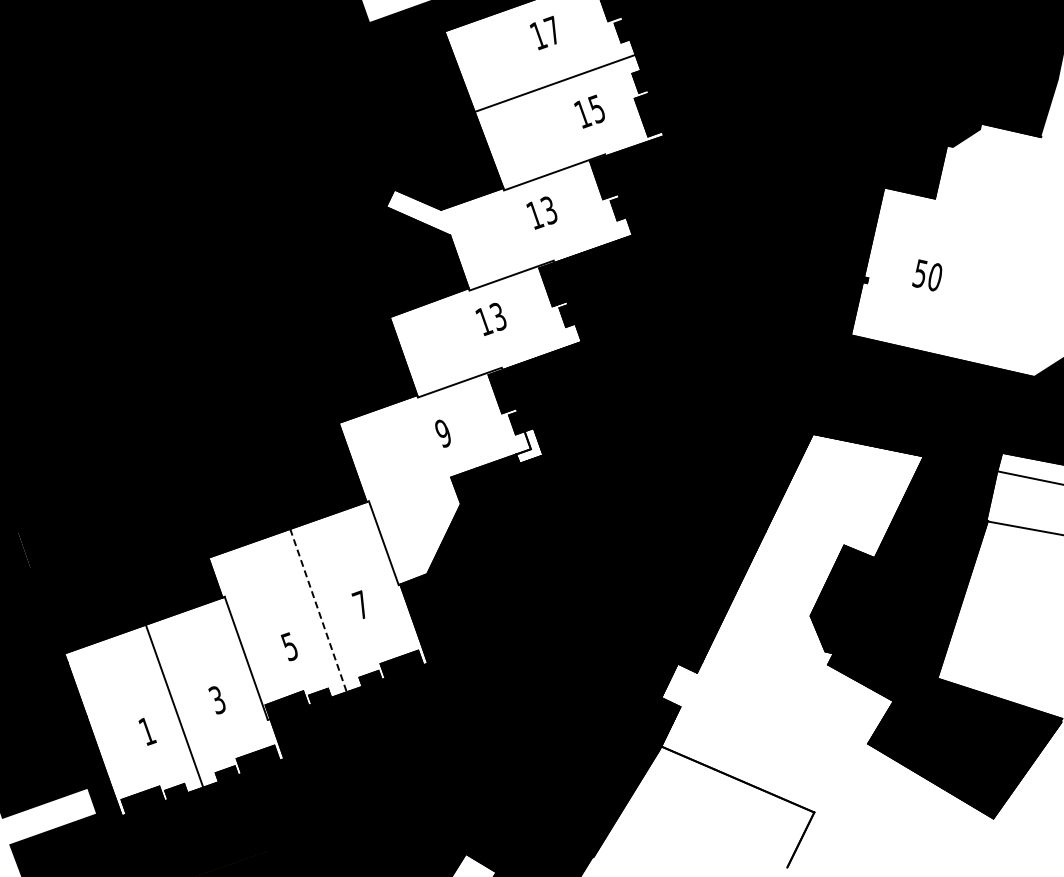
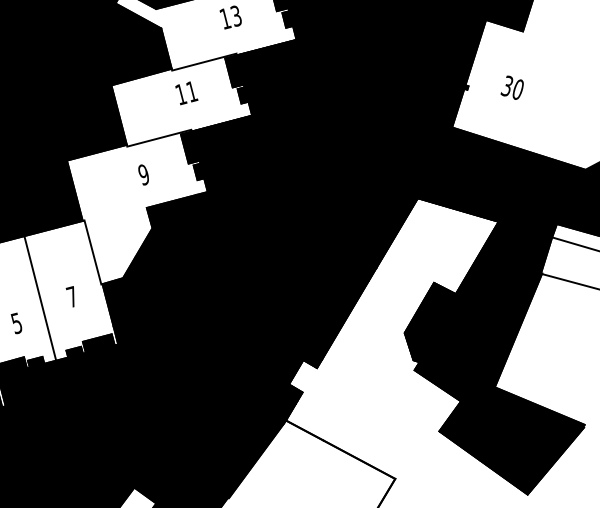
text: (921, 273) -> (508, 86), 50 -> 30
text: (498, 316) -> (192, 91), 13 -> 11
fill: (529, 445) -> (206, 189), added
line: (318, 611) -> (40, 299), dashed -> solid

